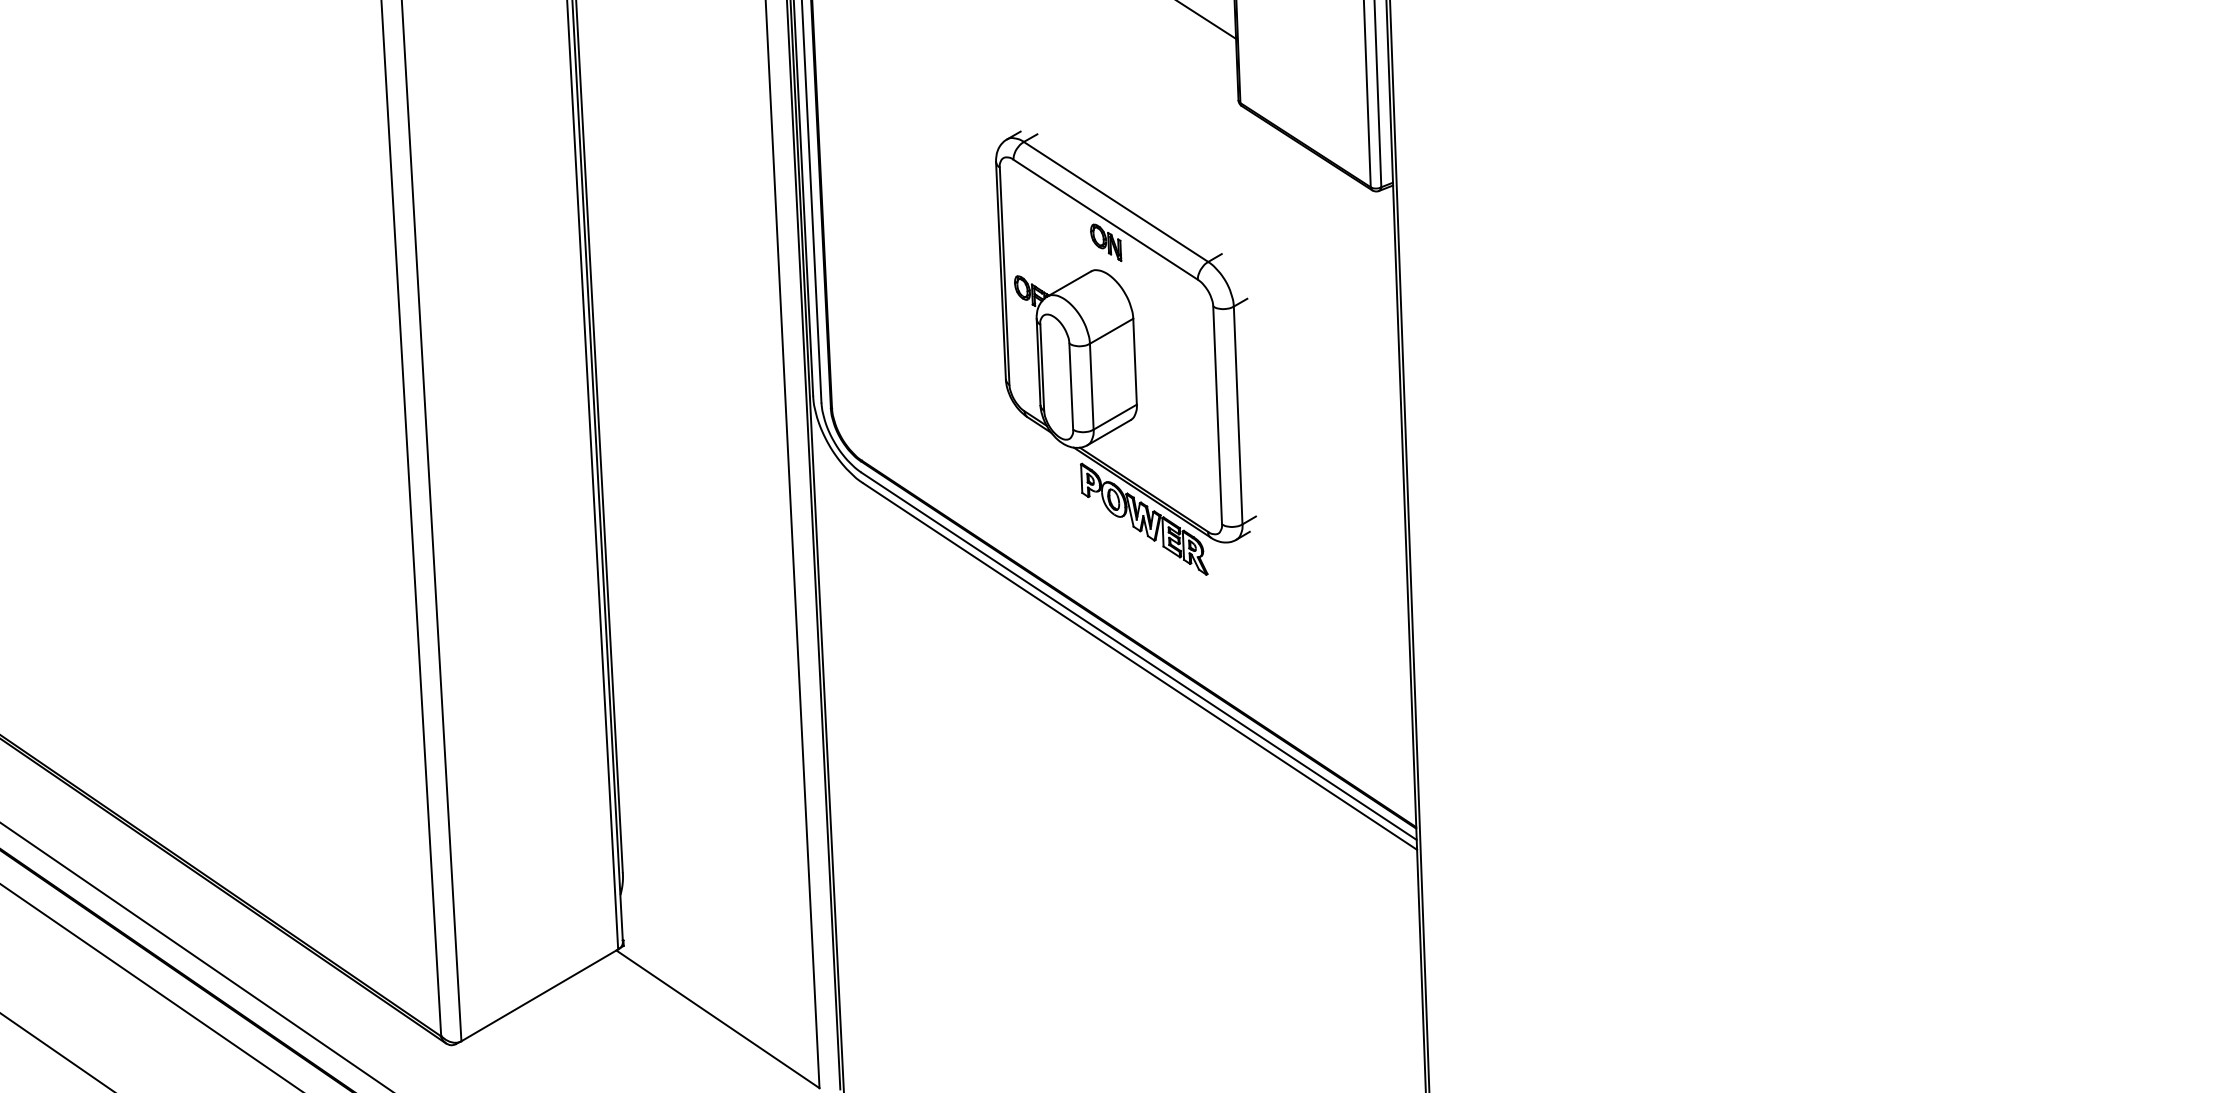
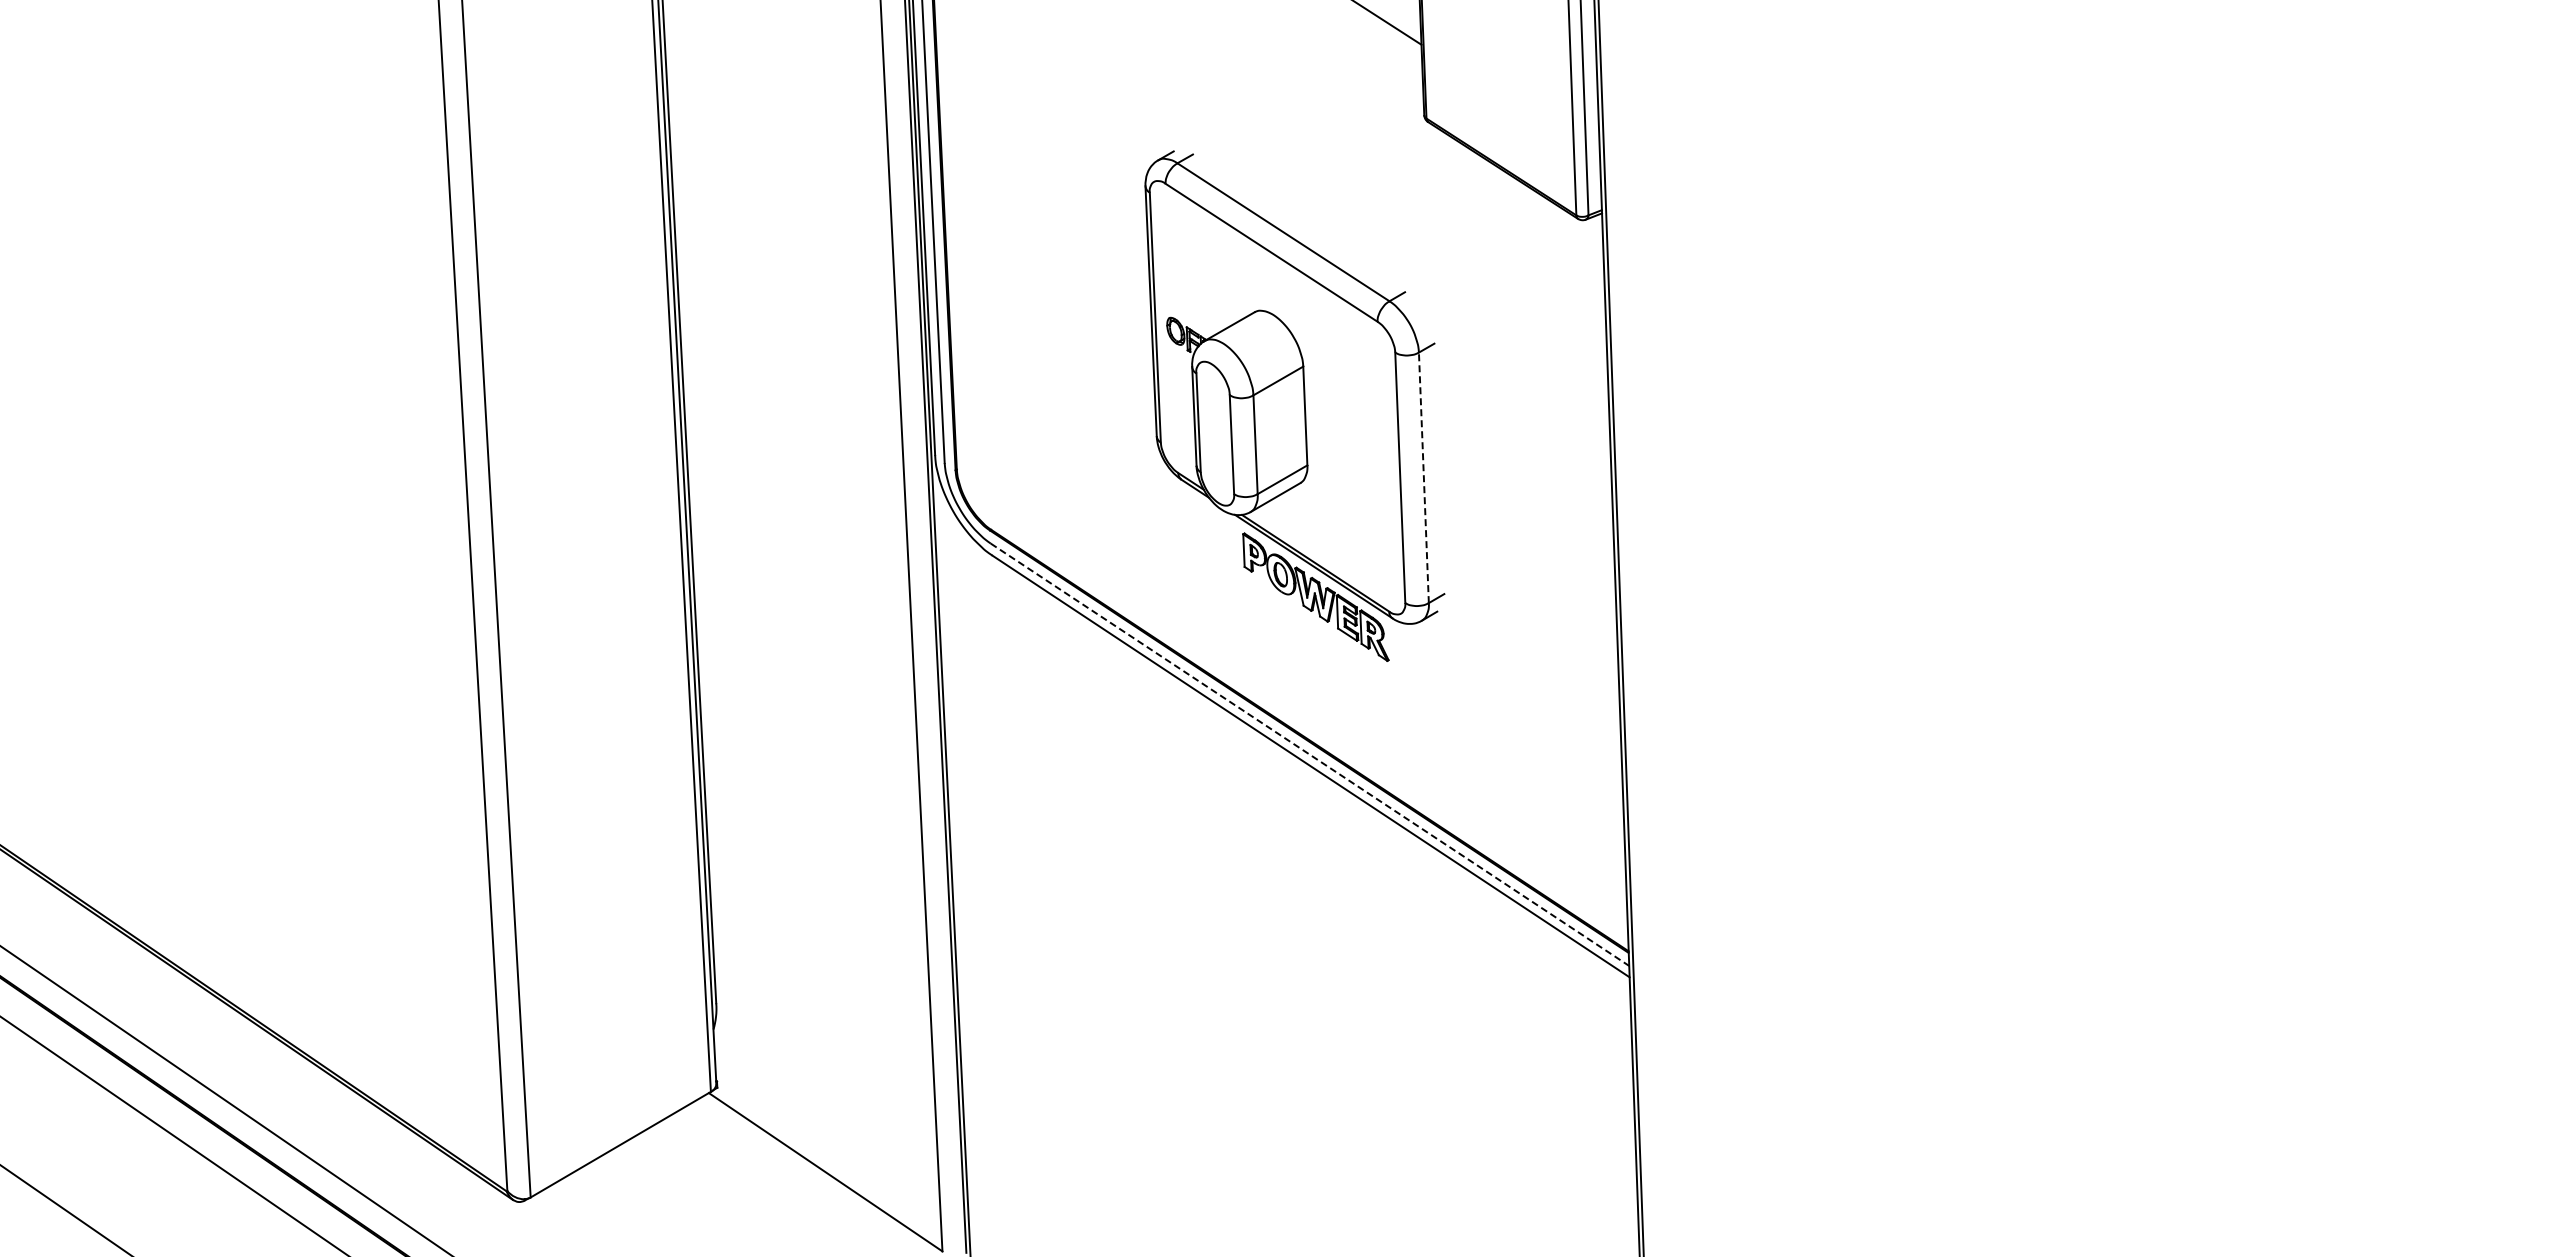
part: (1105, 243) -> (1271, 279), removed
line: (1237, 415) -> (1423, 477), solid -> dashed
line: (1138, 656) -> (1309, 754), solid -> dashed

